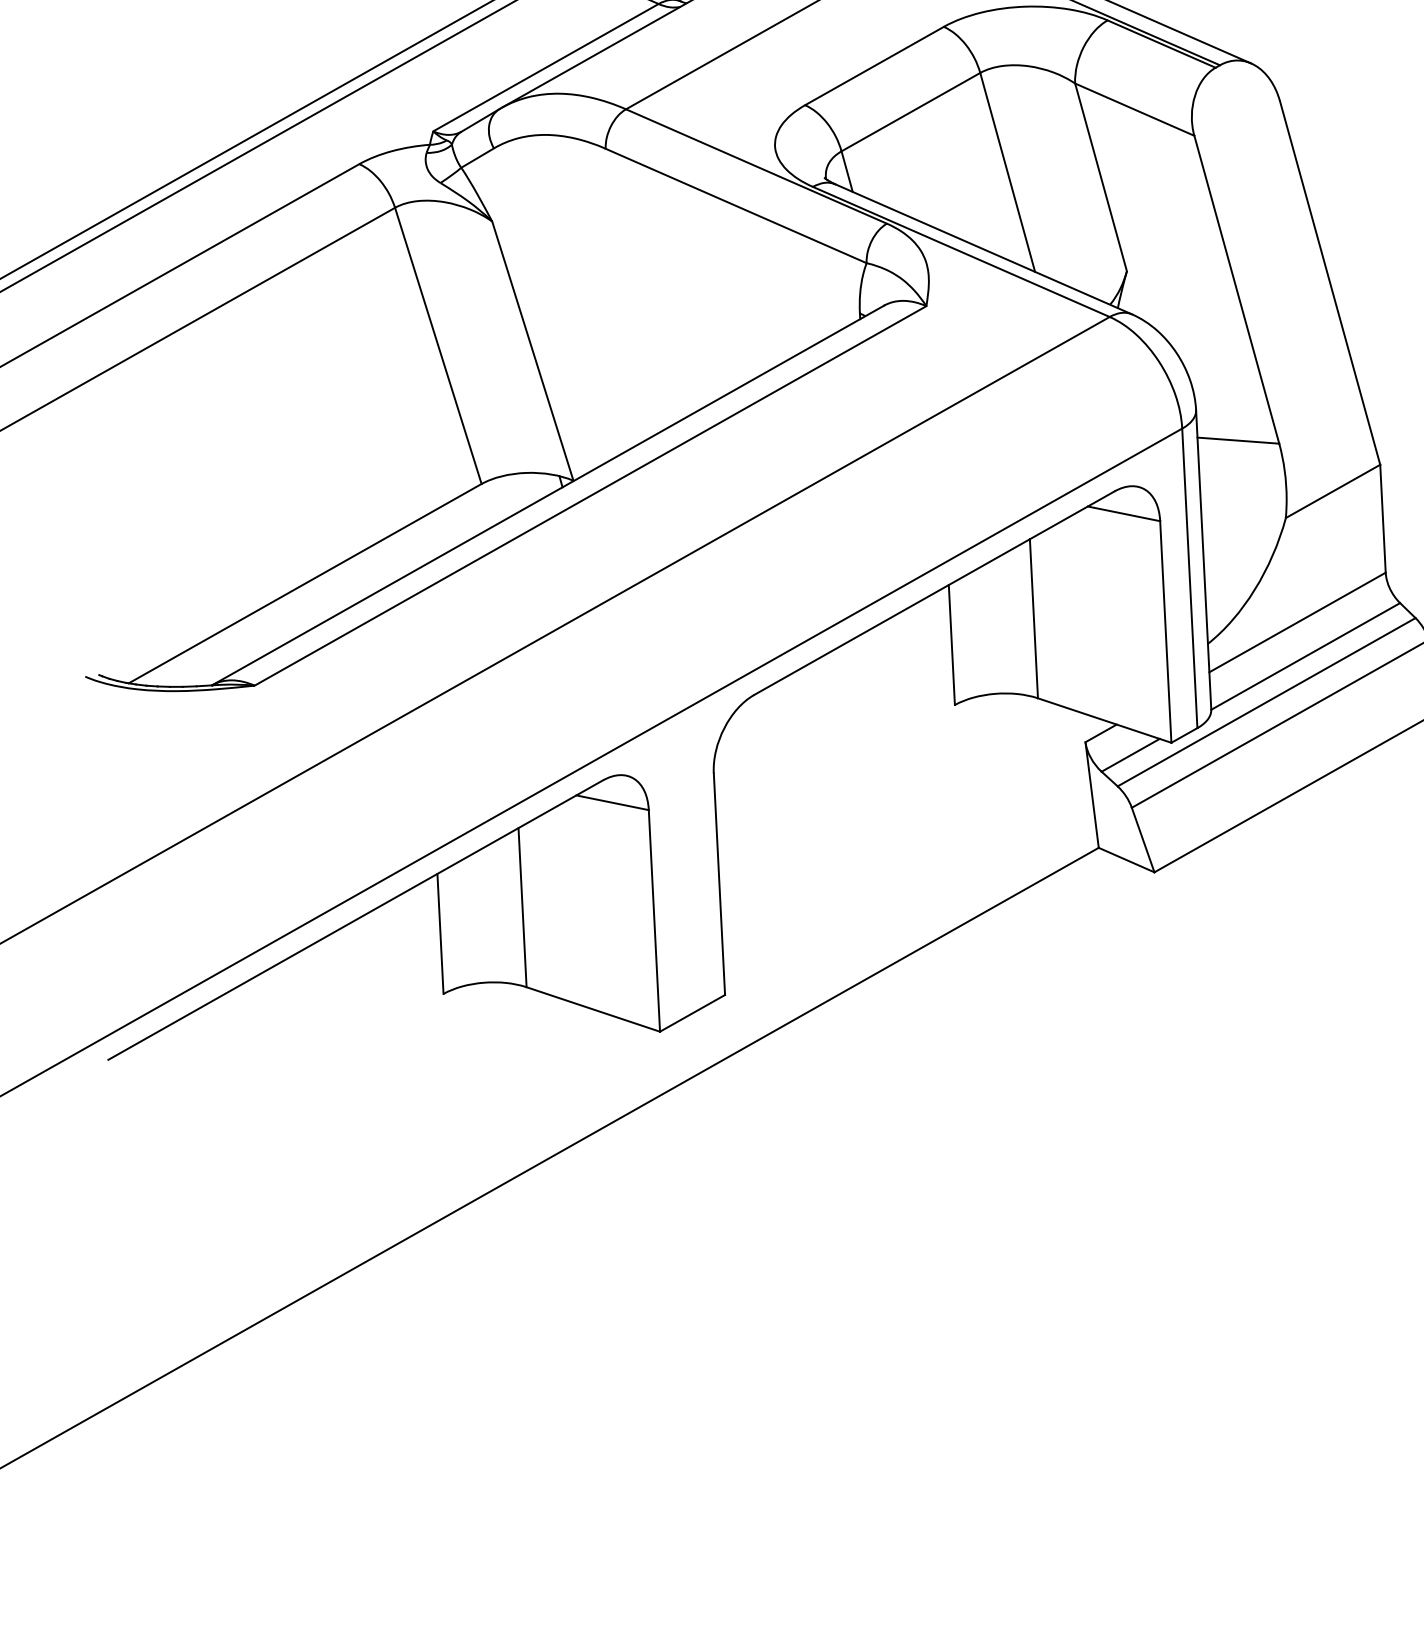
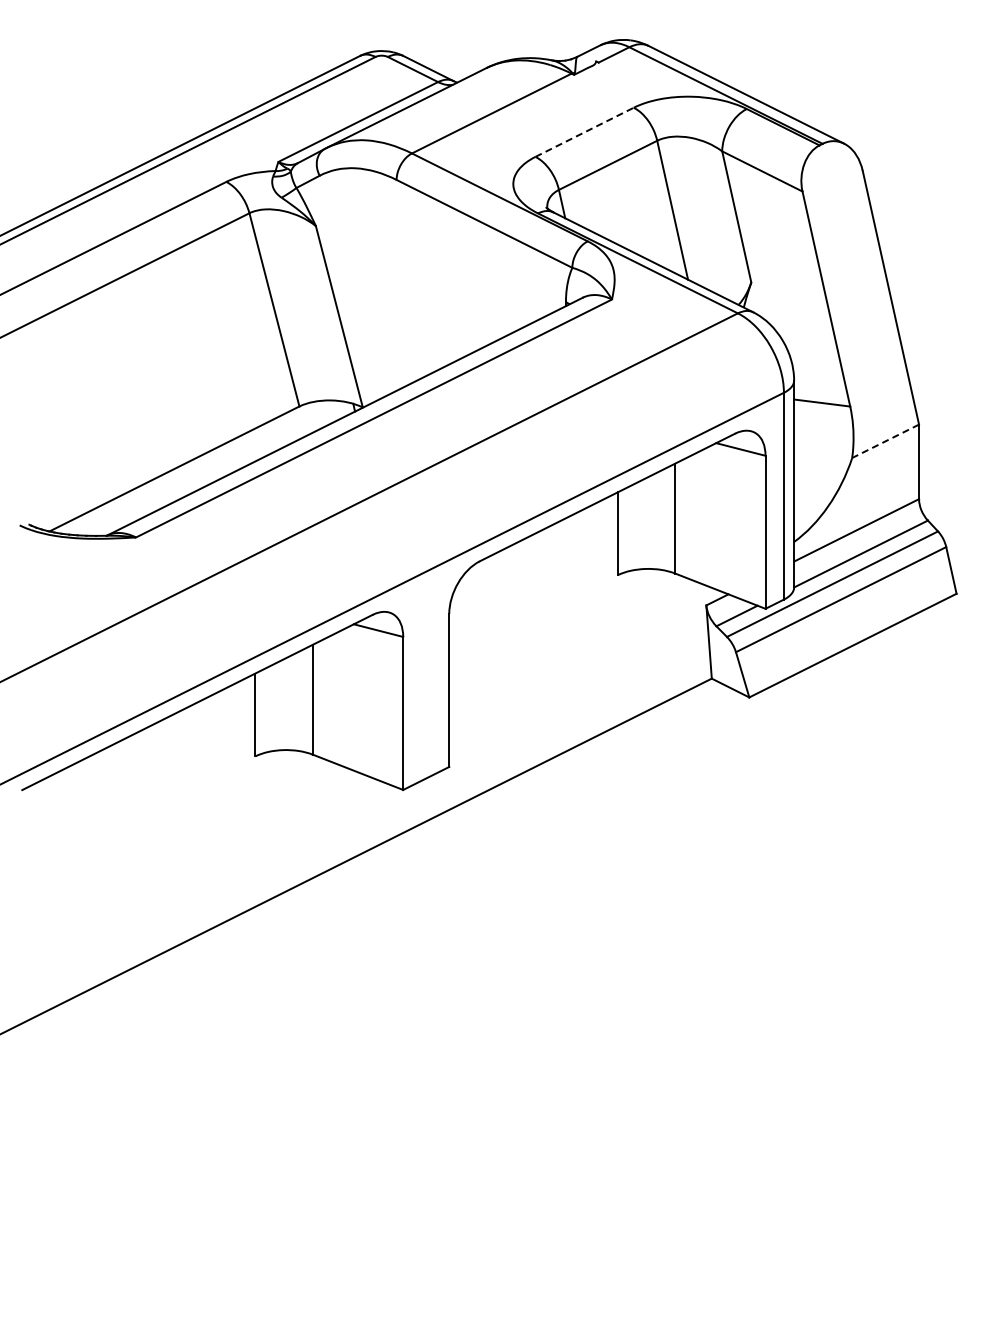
line: (874, 66) -> (584, 132), solid -> dashed
line: (1332, 491) -> (885, 441), solid -> dashed

